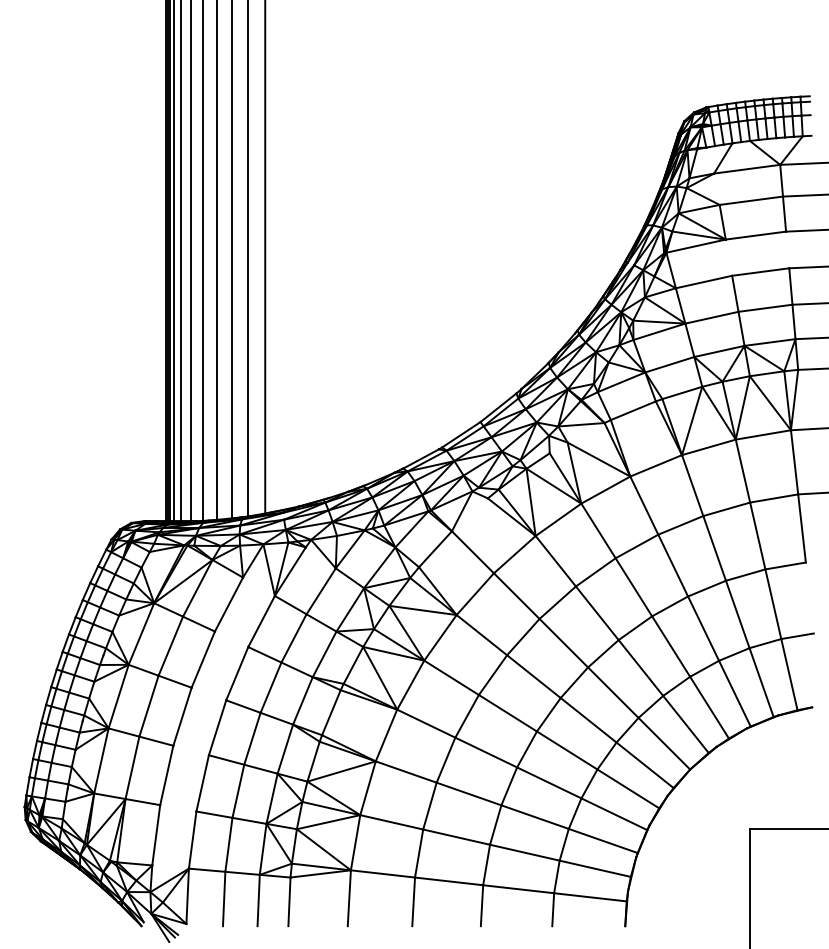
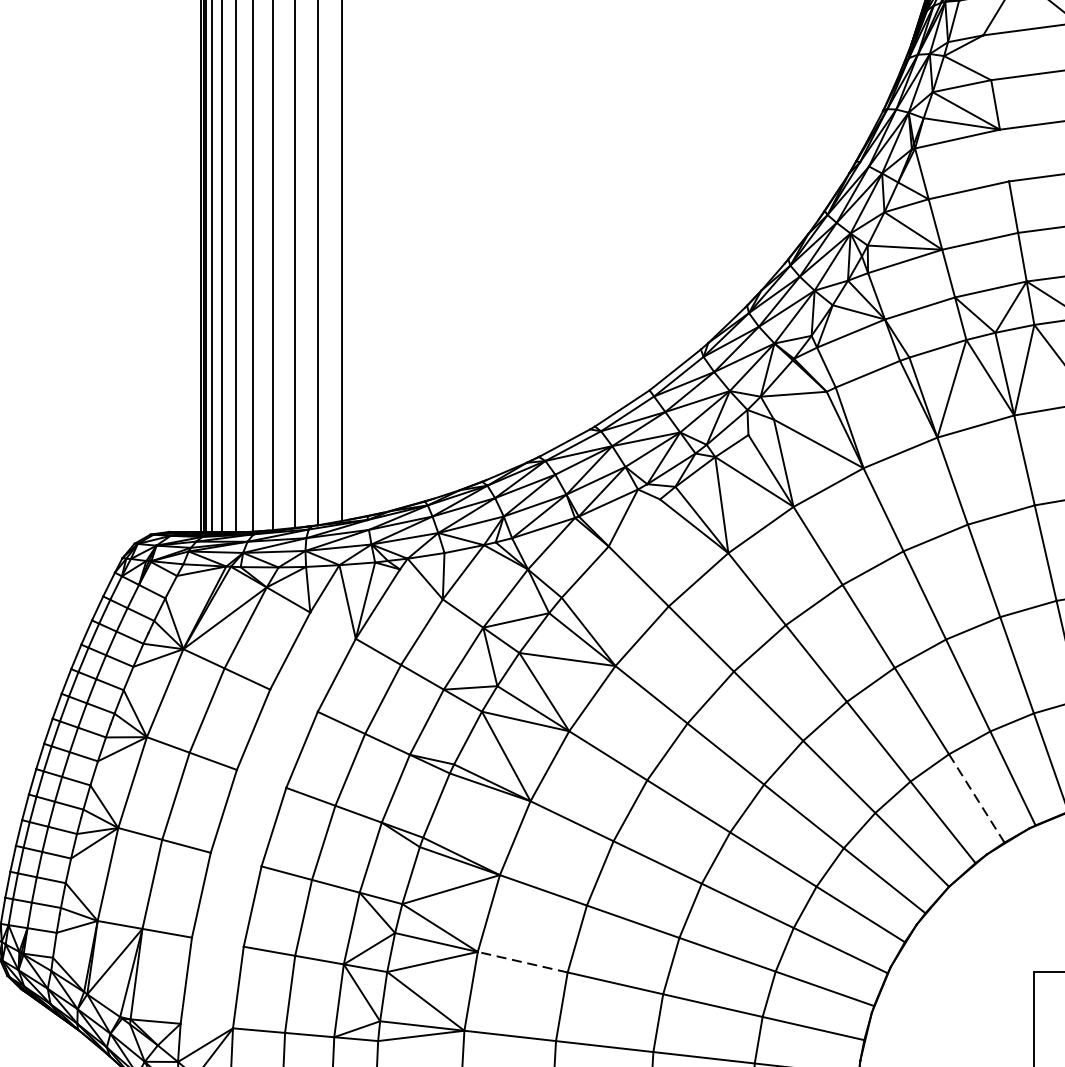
line: (709, 708) -> (976, 799), solid -> dashed
line: (391, 822) -> (522, 962), solid -> dashed

